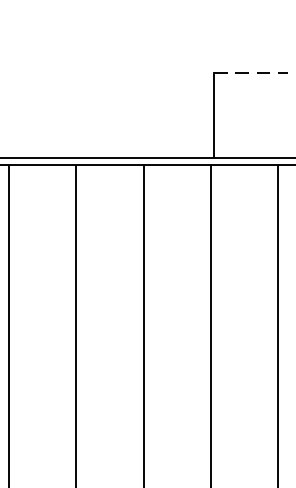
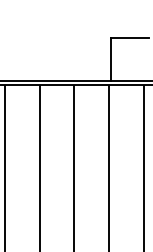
line: (252, 72) -> (130, 37), dashed -> solid

